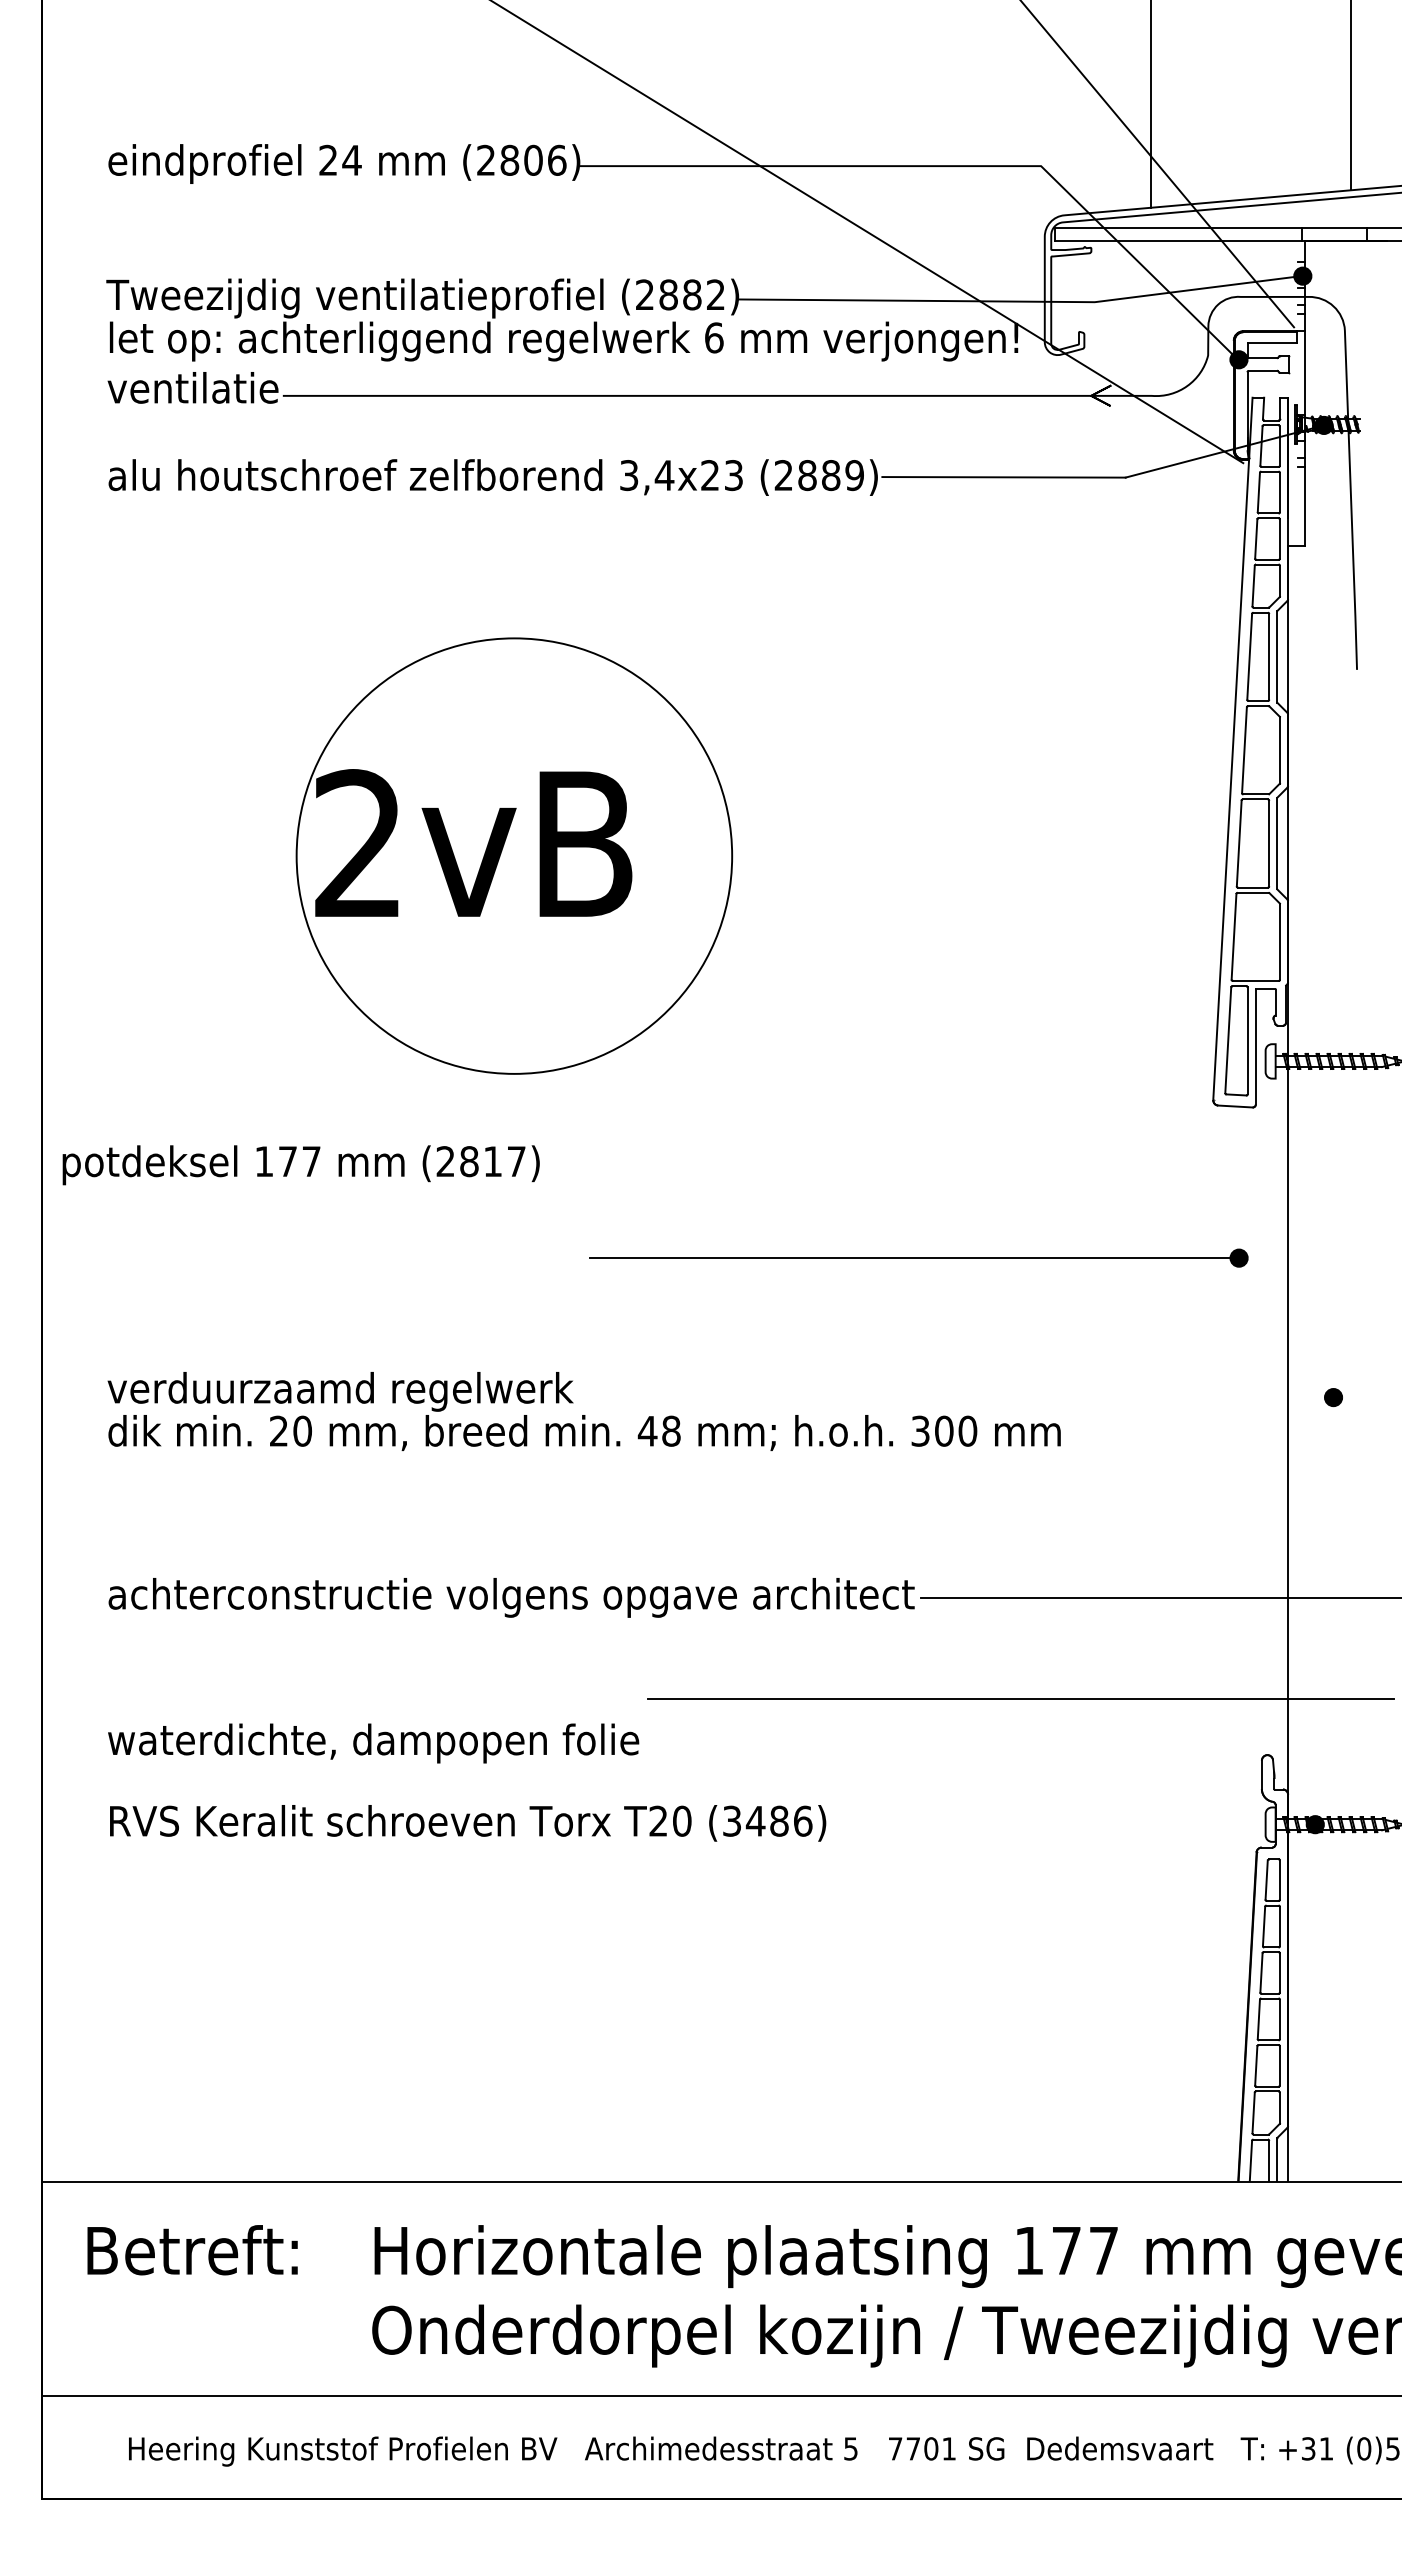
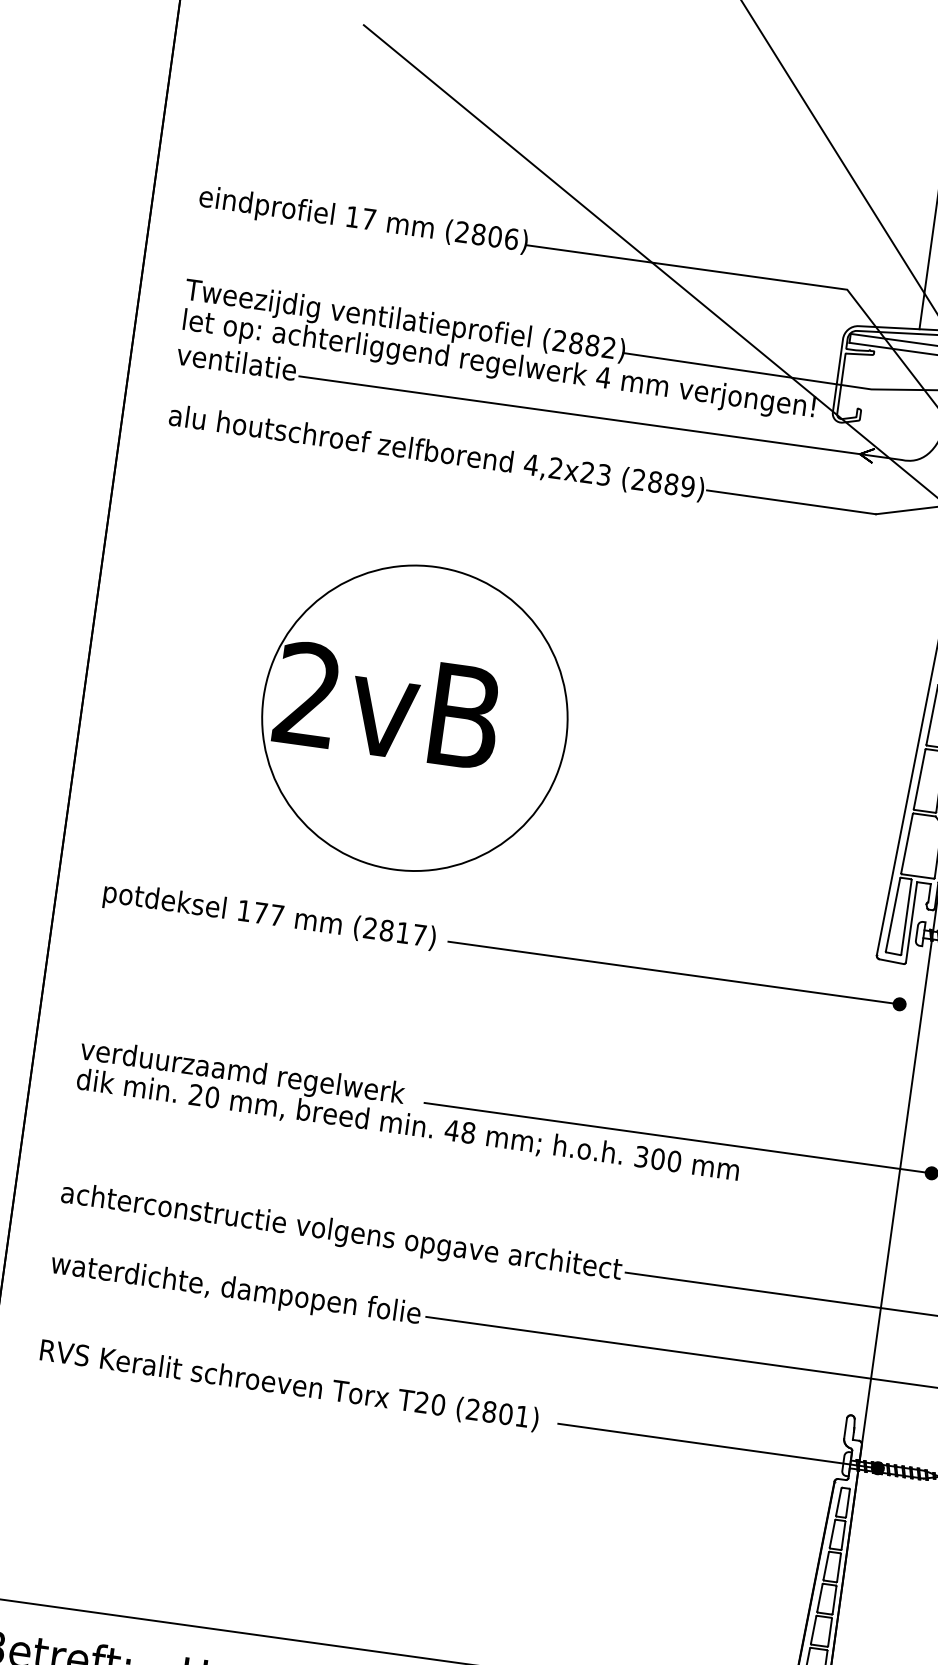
text: (340, 159) -> (361, 217), 24 -> 17
text: (713, 337) -> (603, 377), 6 -> 4
text: (646, 475) -> (543, 466), 3,4x23 -> 4,2x23
text: (300, 1165) -> (269, 917), moved
part: (918, 1257) -> (676, 972), moved
line: (968, 1397) -> (678, 1138), added
text: (373, 1743) -> (235, 1290), moved
text: (767, 1820) -> (497, 1412), (3486) -> (2801)
line: (1084, 1824) -> (717, 1445), added

